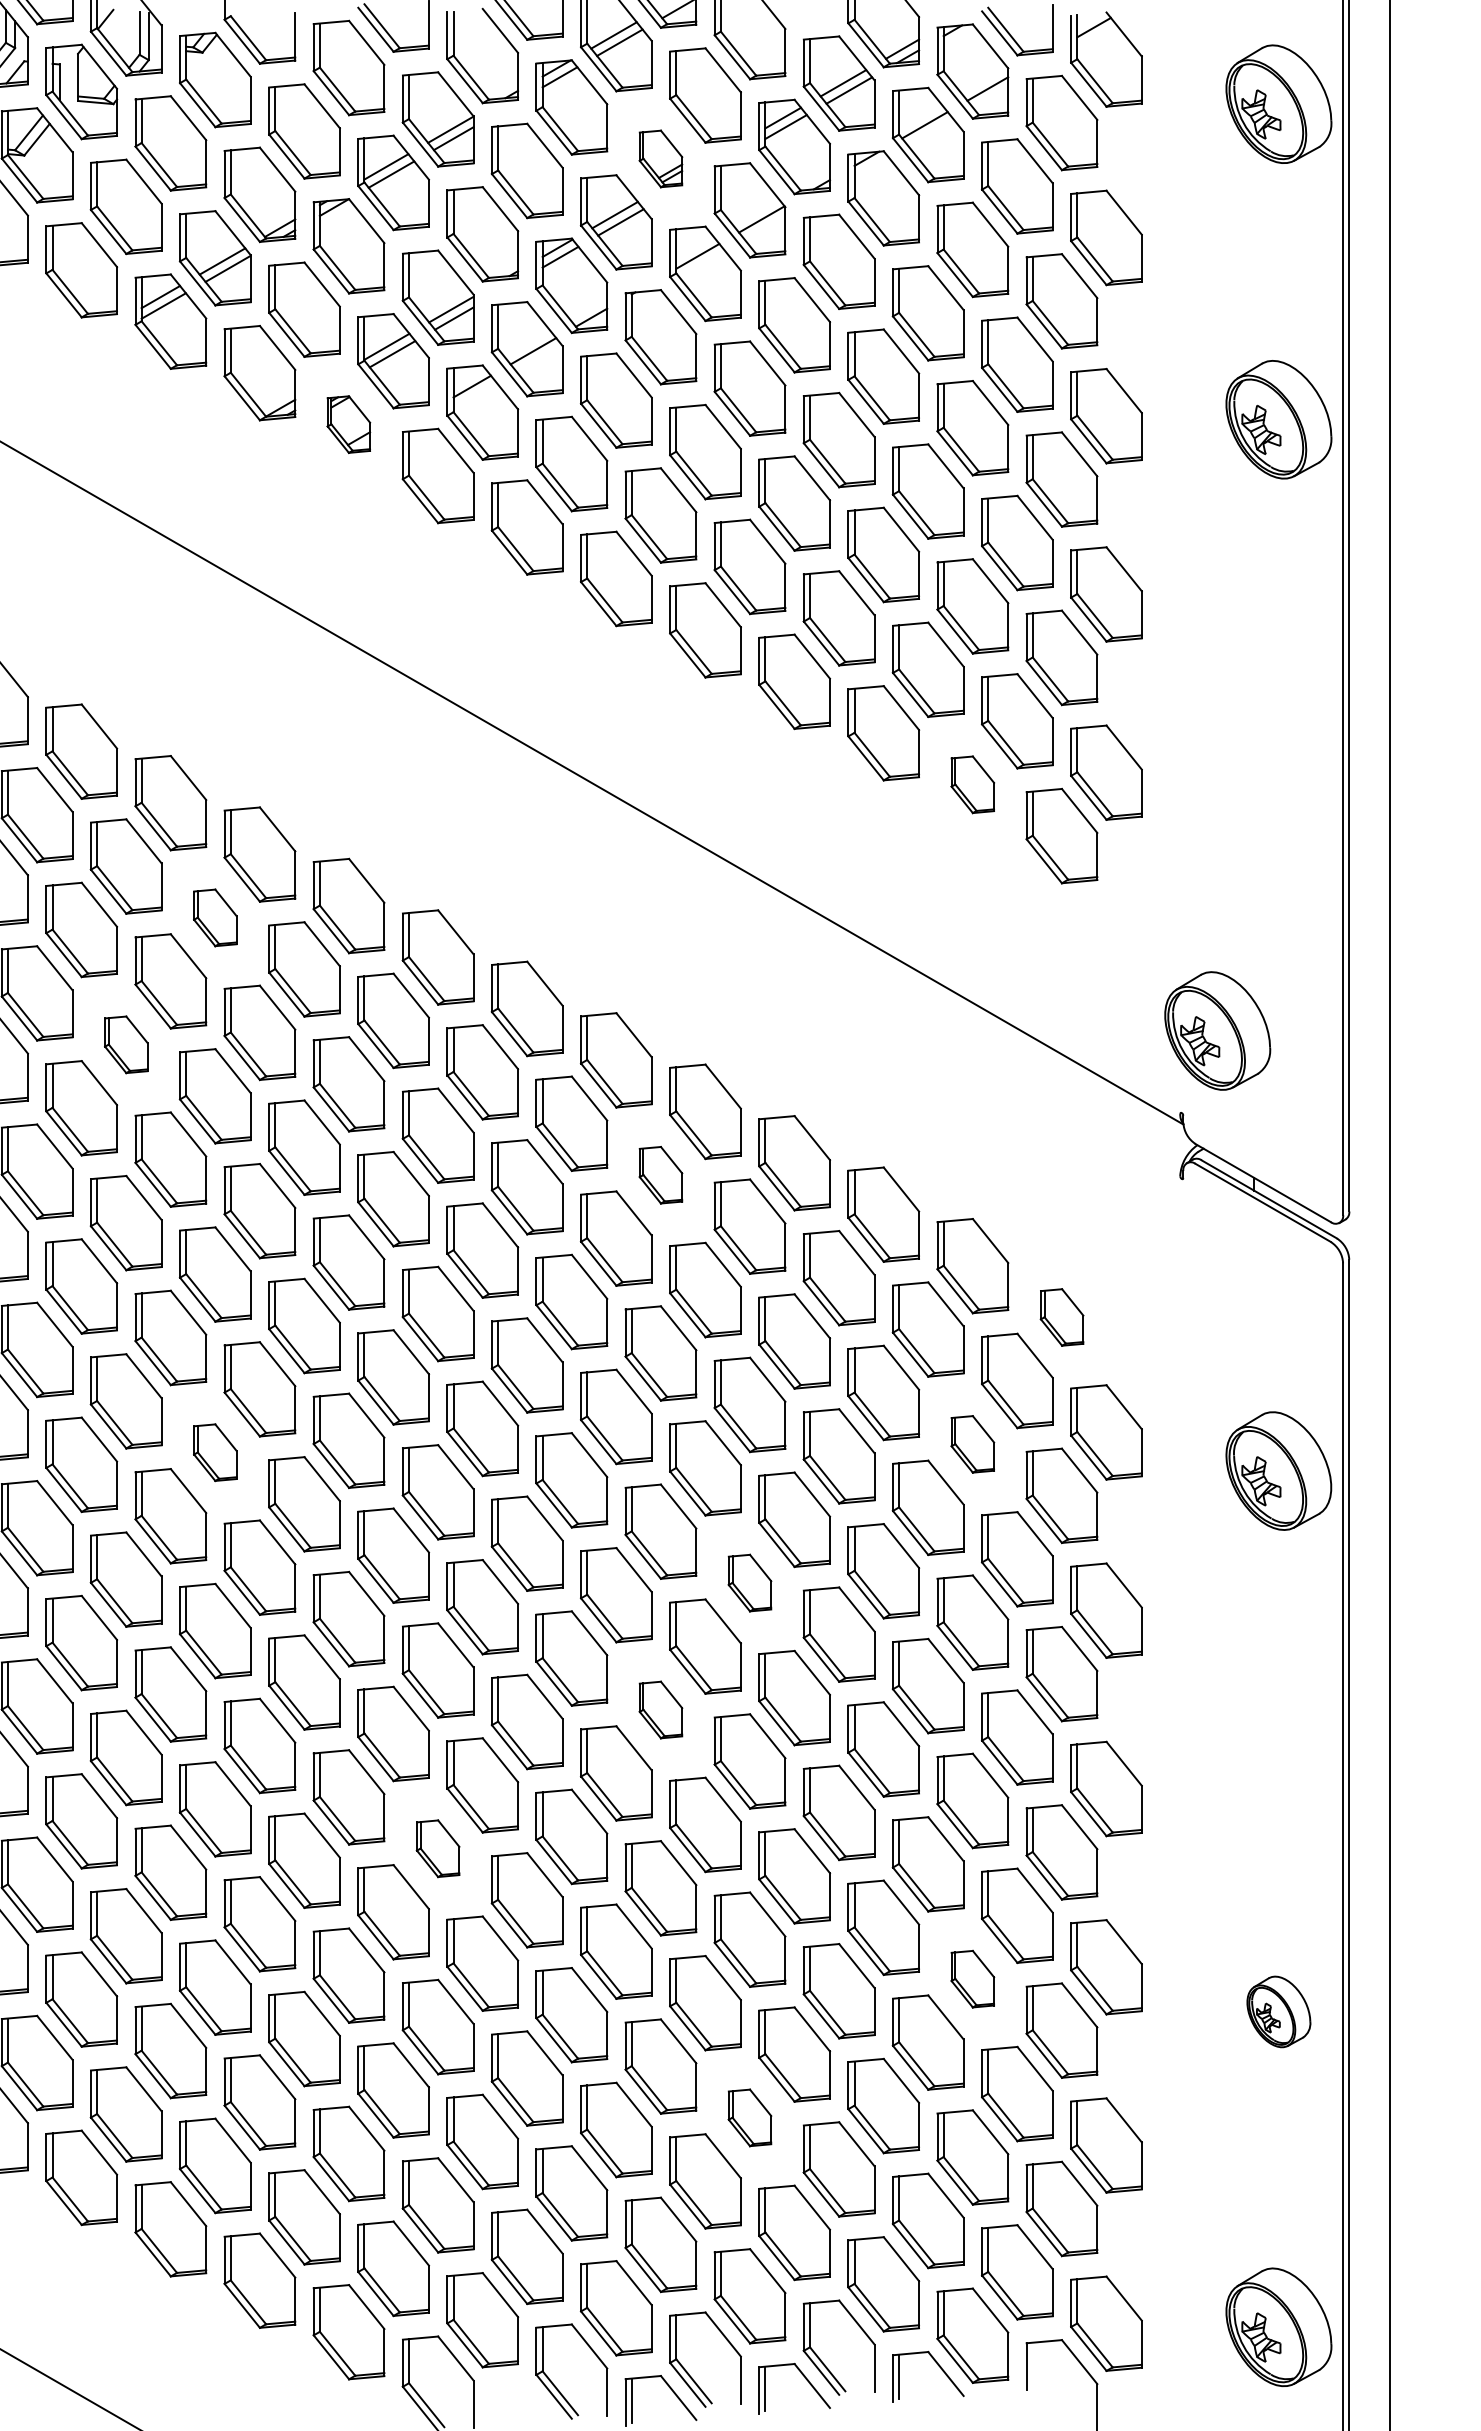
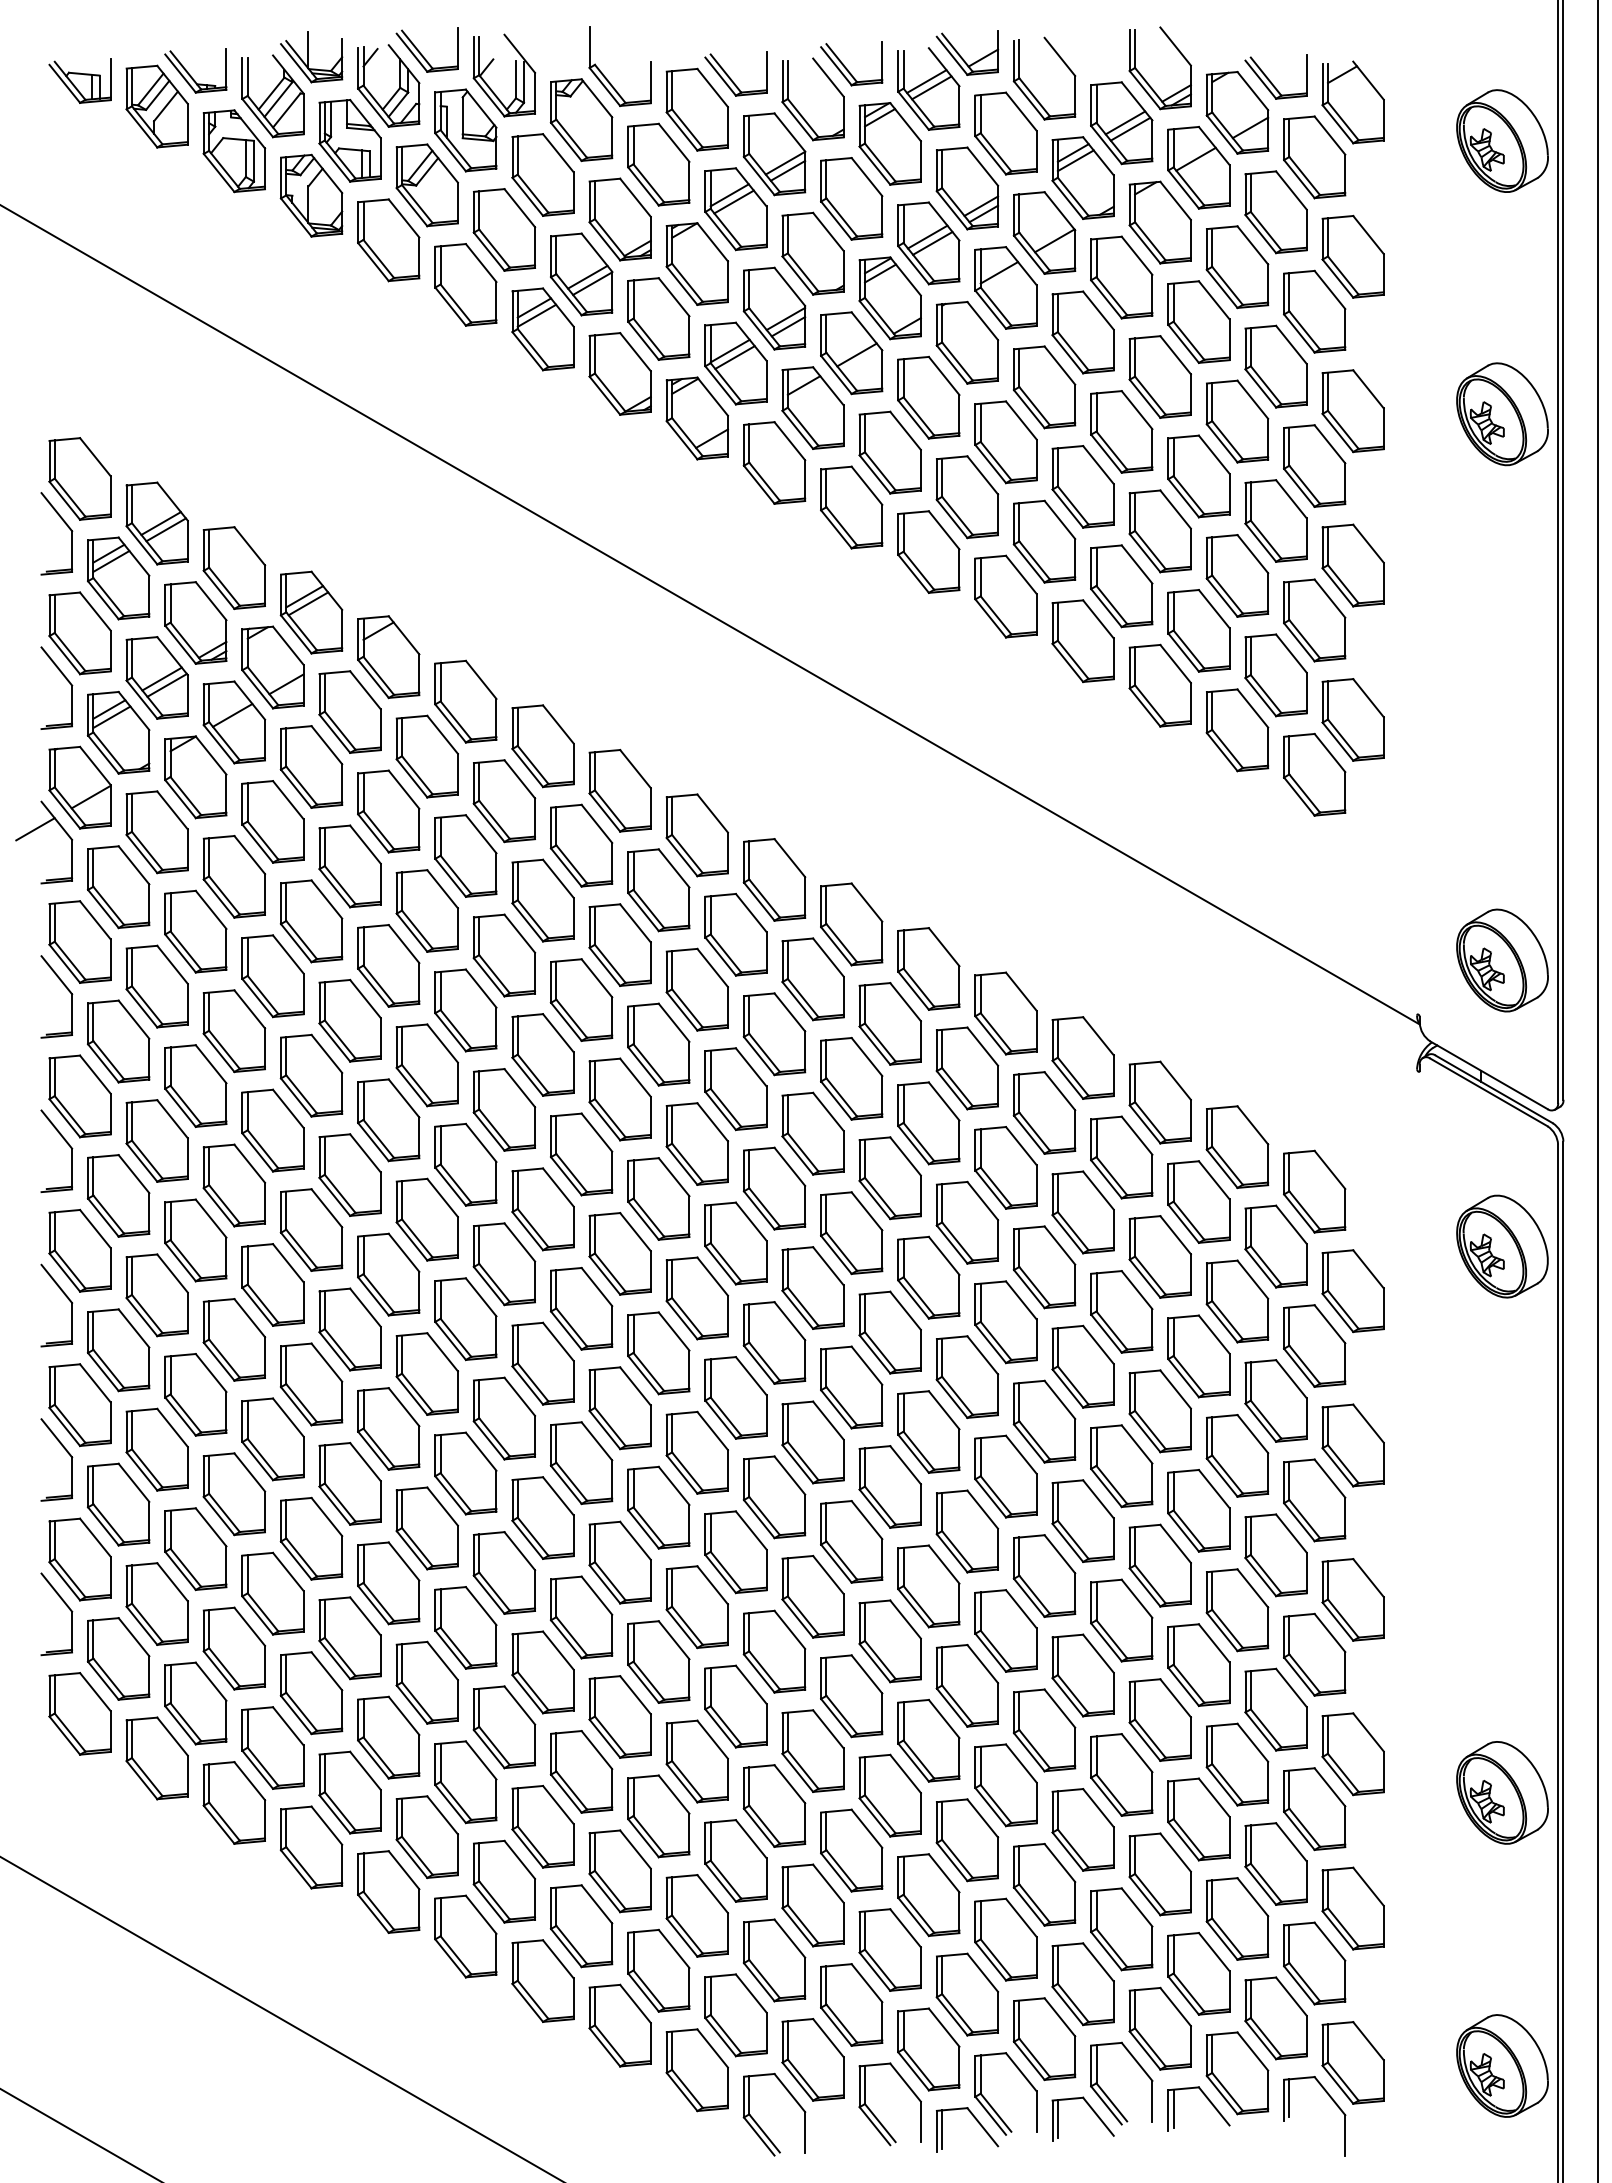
part: (661, 158) -> (967, 188), size x1.67
part: (348, 424) -> (696, 418), size x1.67
part: (972, 784) -> (1237, 730), size x1.67
part: (215, 917) -> (581, 845), size x1.67
part: (1217, 1030) -> (1502, 960), moved
part: (126, 1044) -> (504, 955), size x1.67
part: (661, 1175) -> (967, 1068), size x1.67
part: (1061, 1317) -> (1314, 1191), size x1.67
part: (972, 1444) -> (1237, 1301), size x1.67
part: (215, 1452) -> (581, 1308), size x1.67
part: (1278, 1470) -> (1502, 1246), moved
part: (749, 1582) -> (1044, 1421), size x1.67
part: (661, 1710) -> (967, 1531), size x1.67
part: (438, 1848) -> (774, 1651), size x1.67
part: (972, 1979) -> (1237, 1764), size x1.67
part: (1278, 2011) -> (1502, 1792), size x1.67
part: (749, 2117) -> (1044, 1884), size x1.67
line: (1032, 2364) -> (1289, 2098), added

